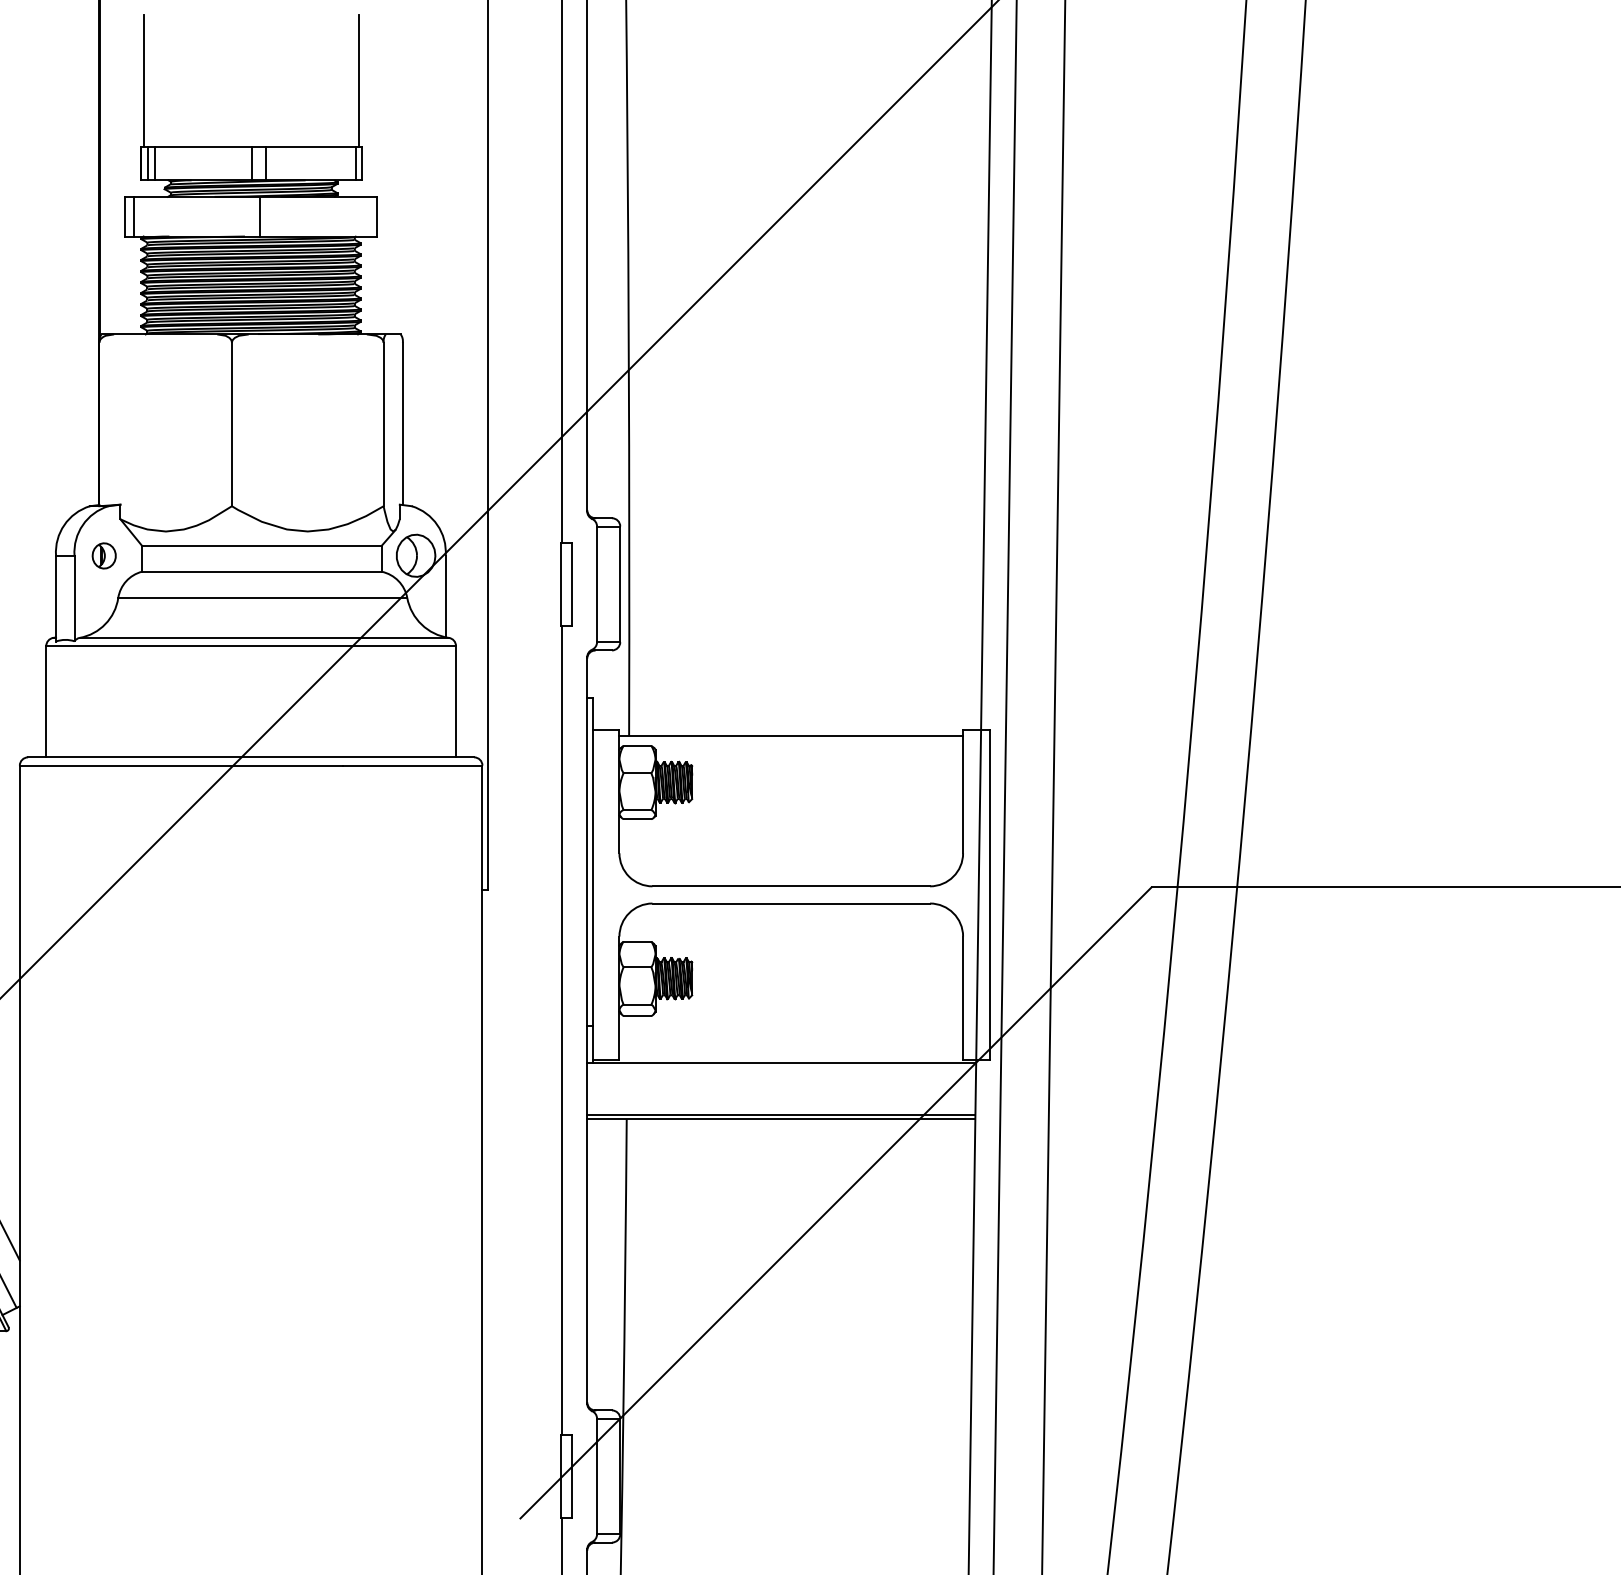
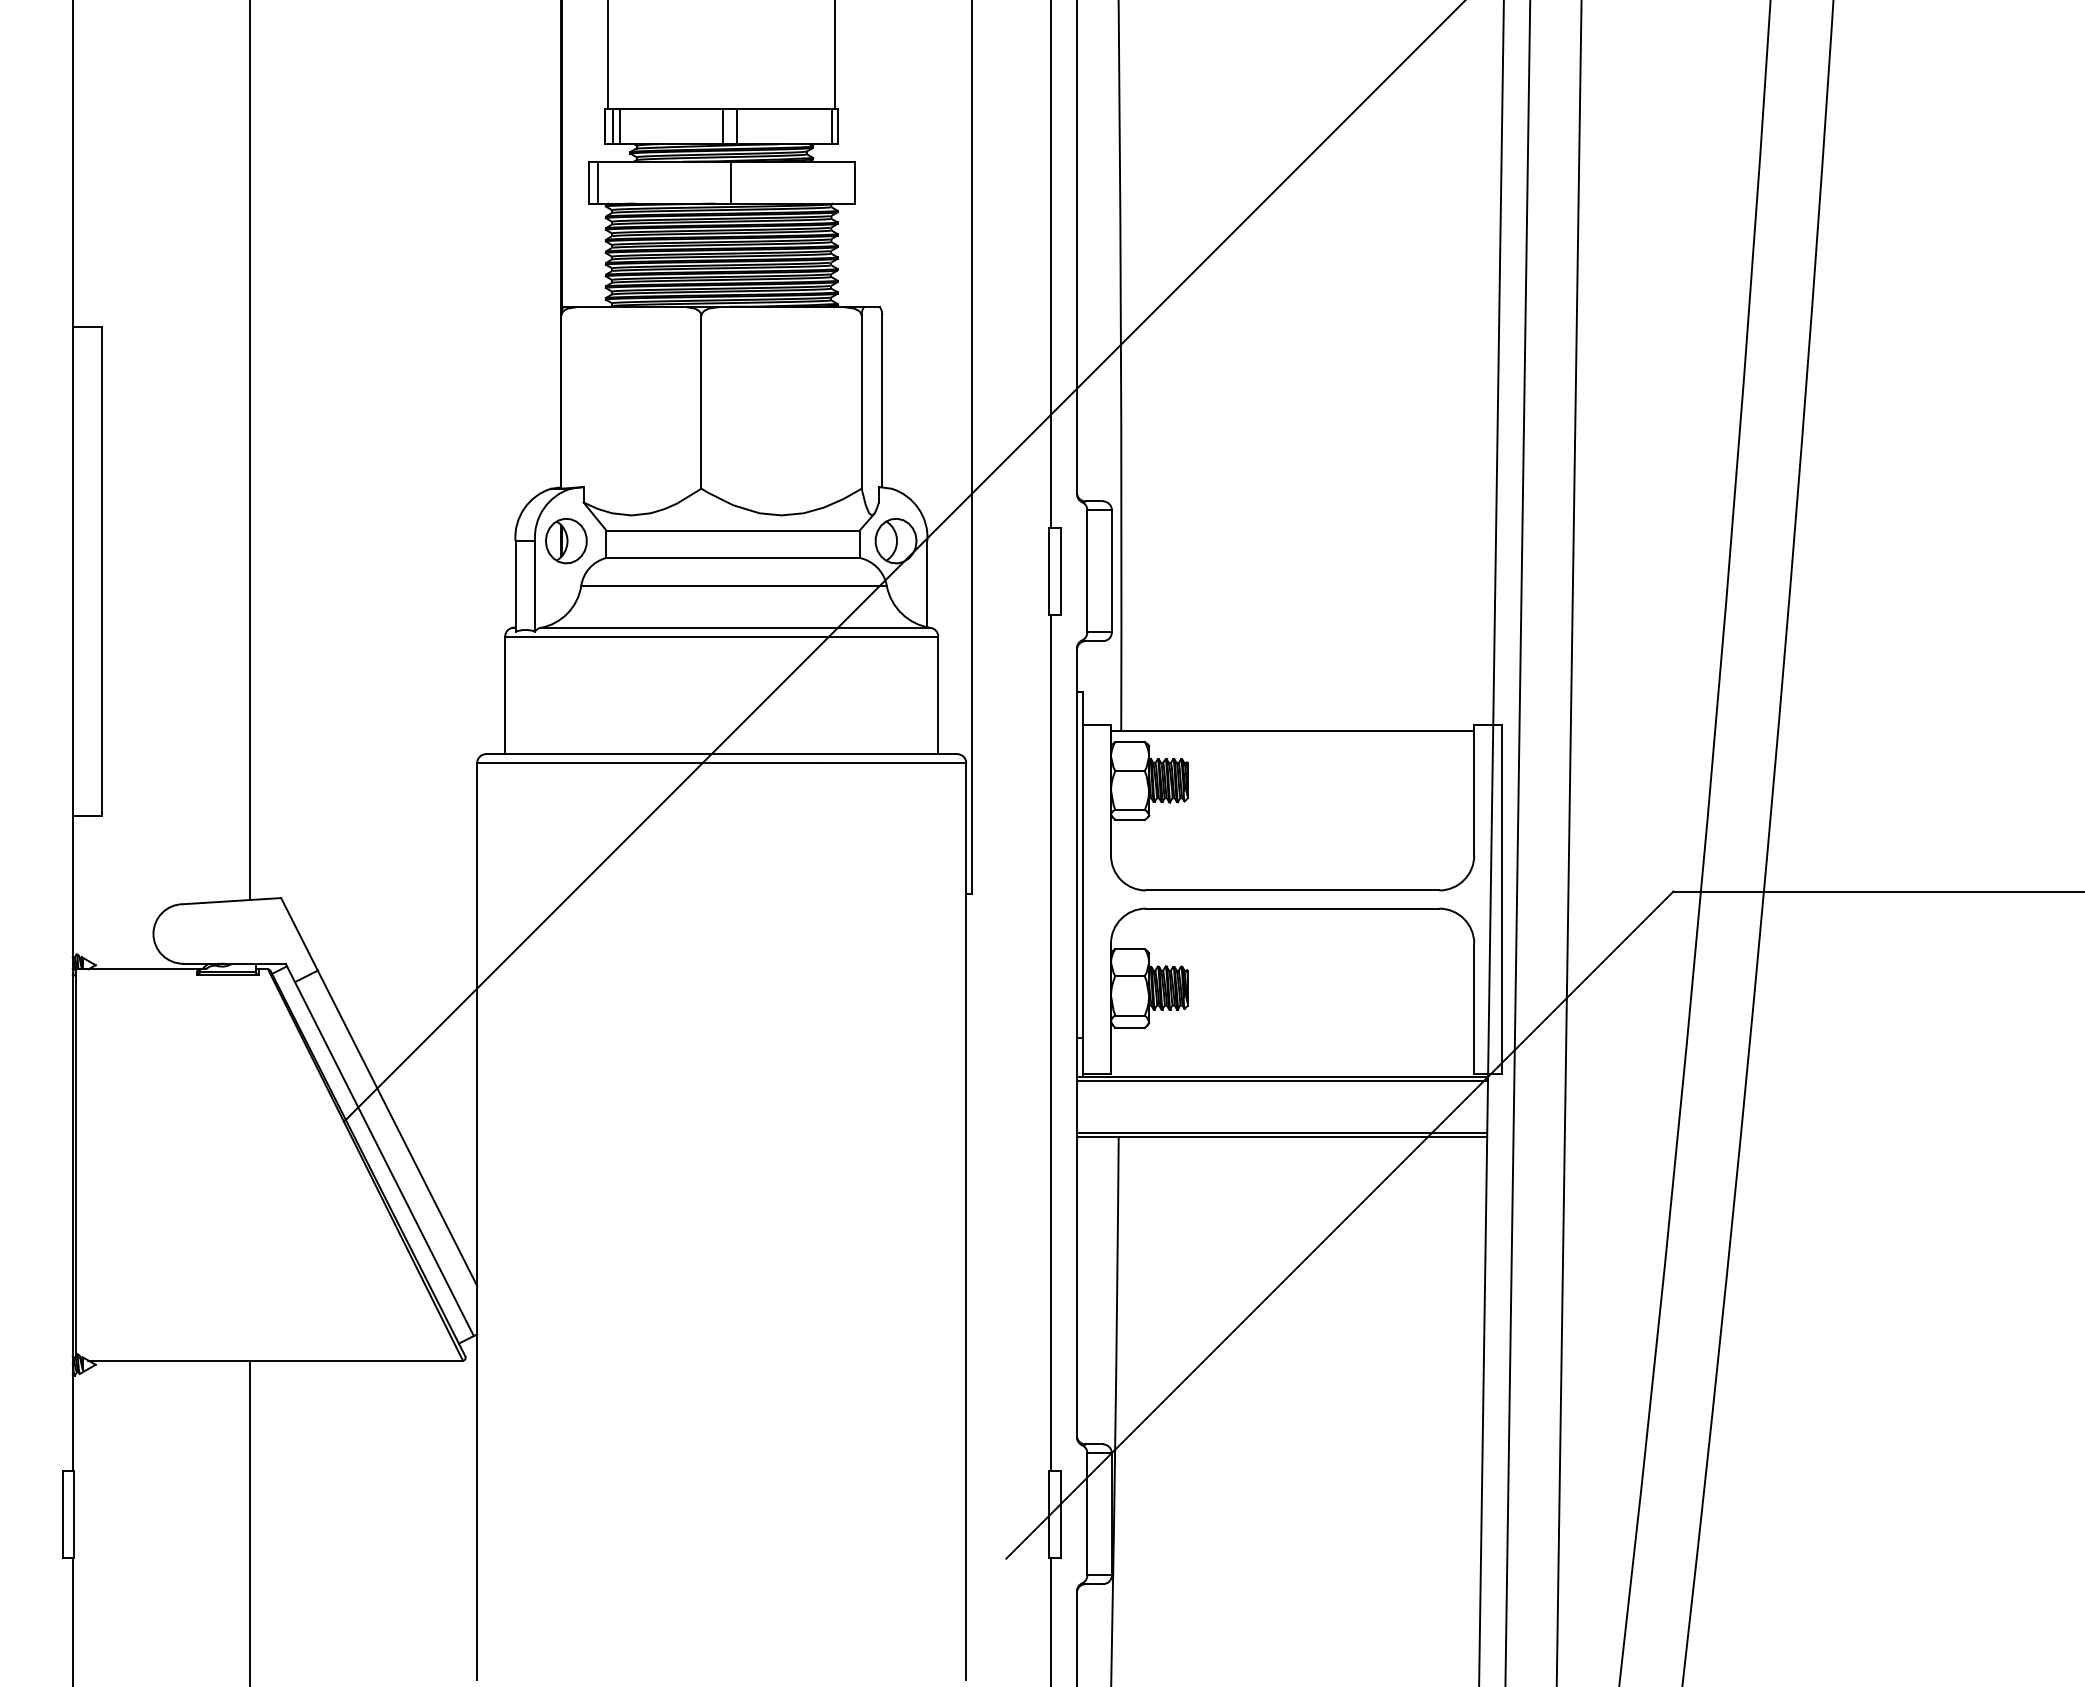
part: (104, 556) -> (566, 541), size x1.67
line: (781, 1067) -> (1282, 1081), added

